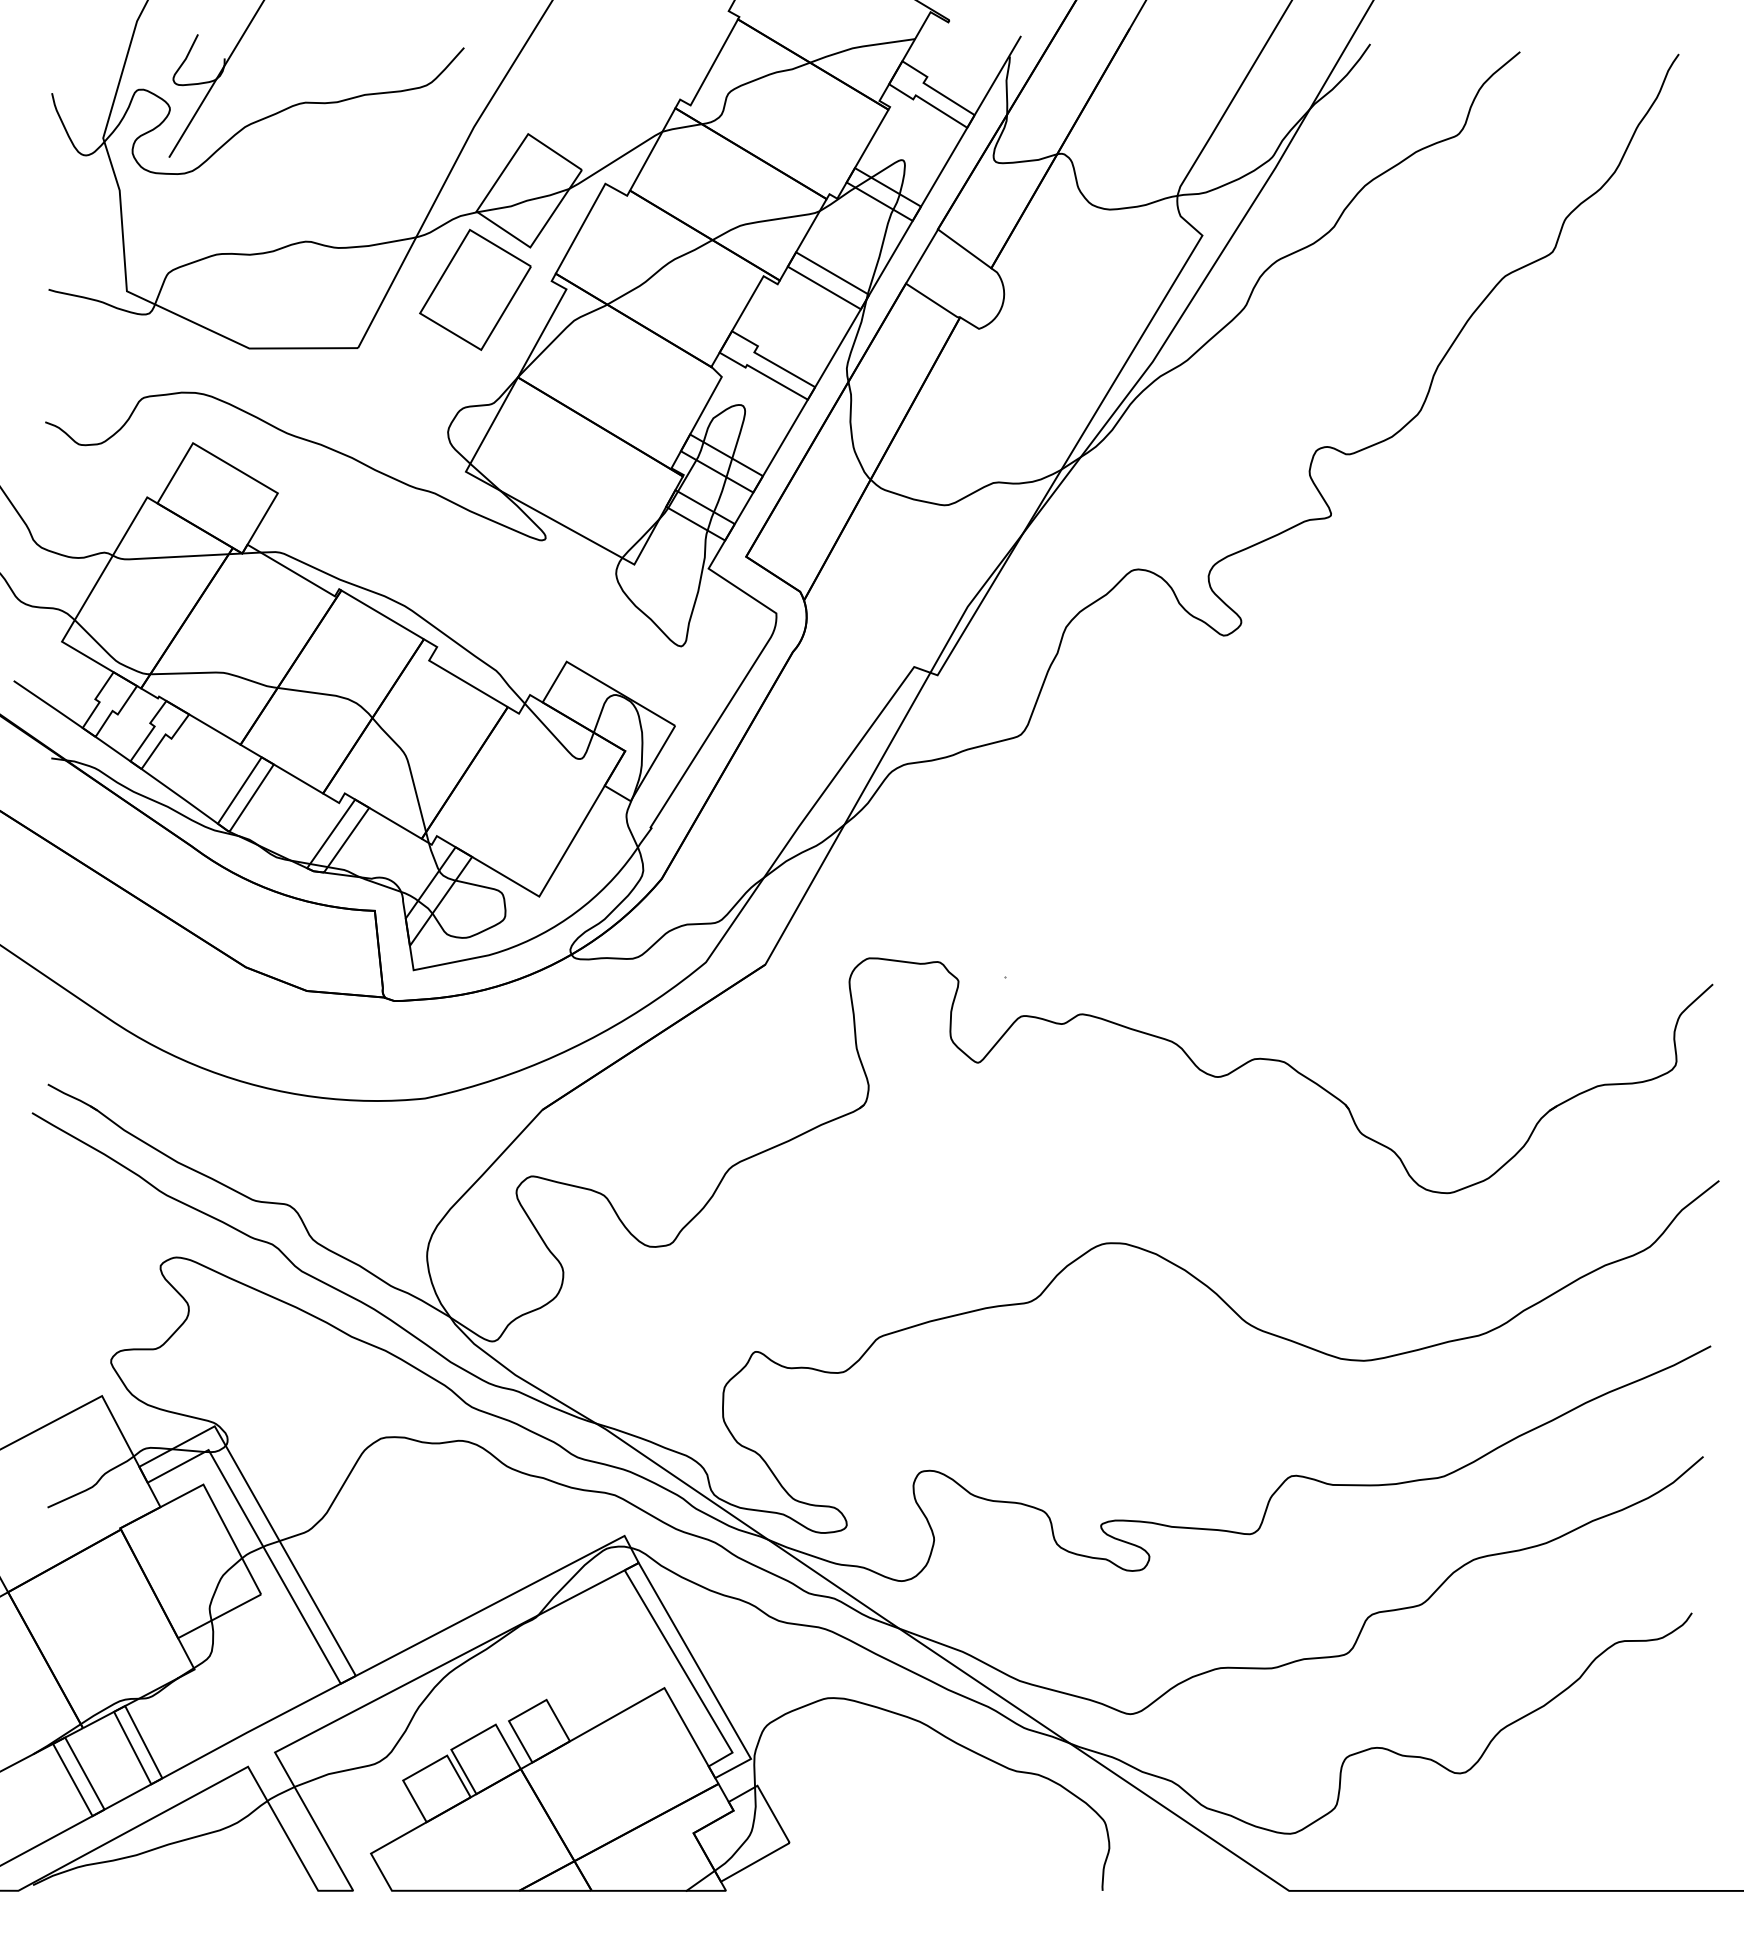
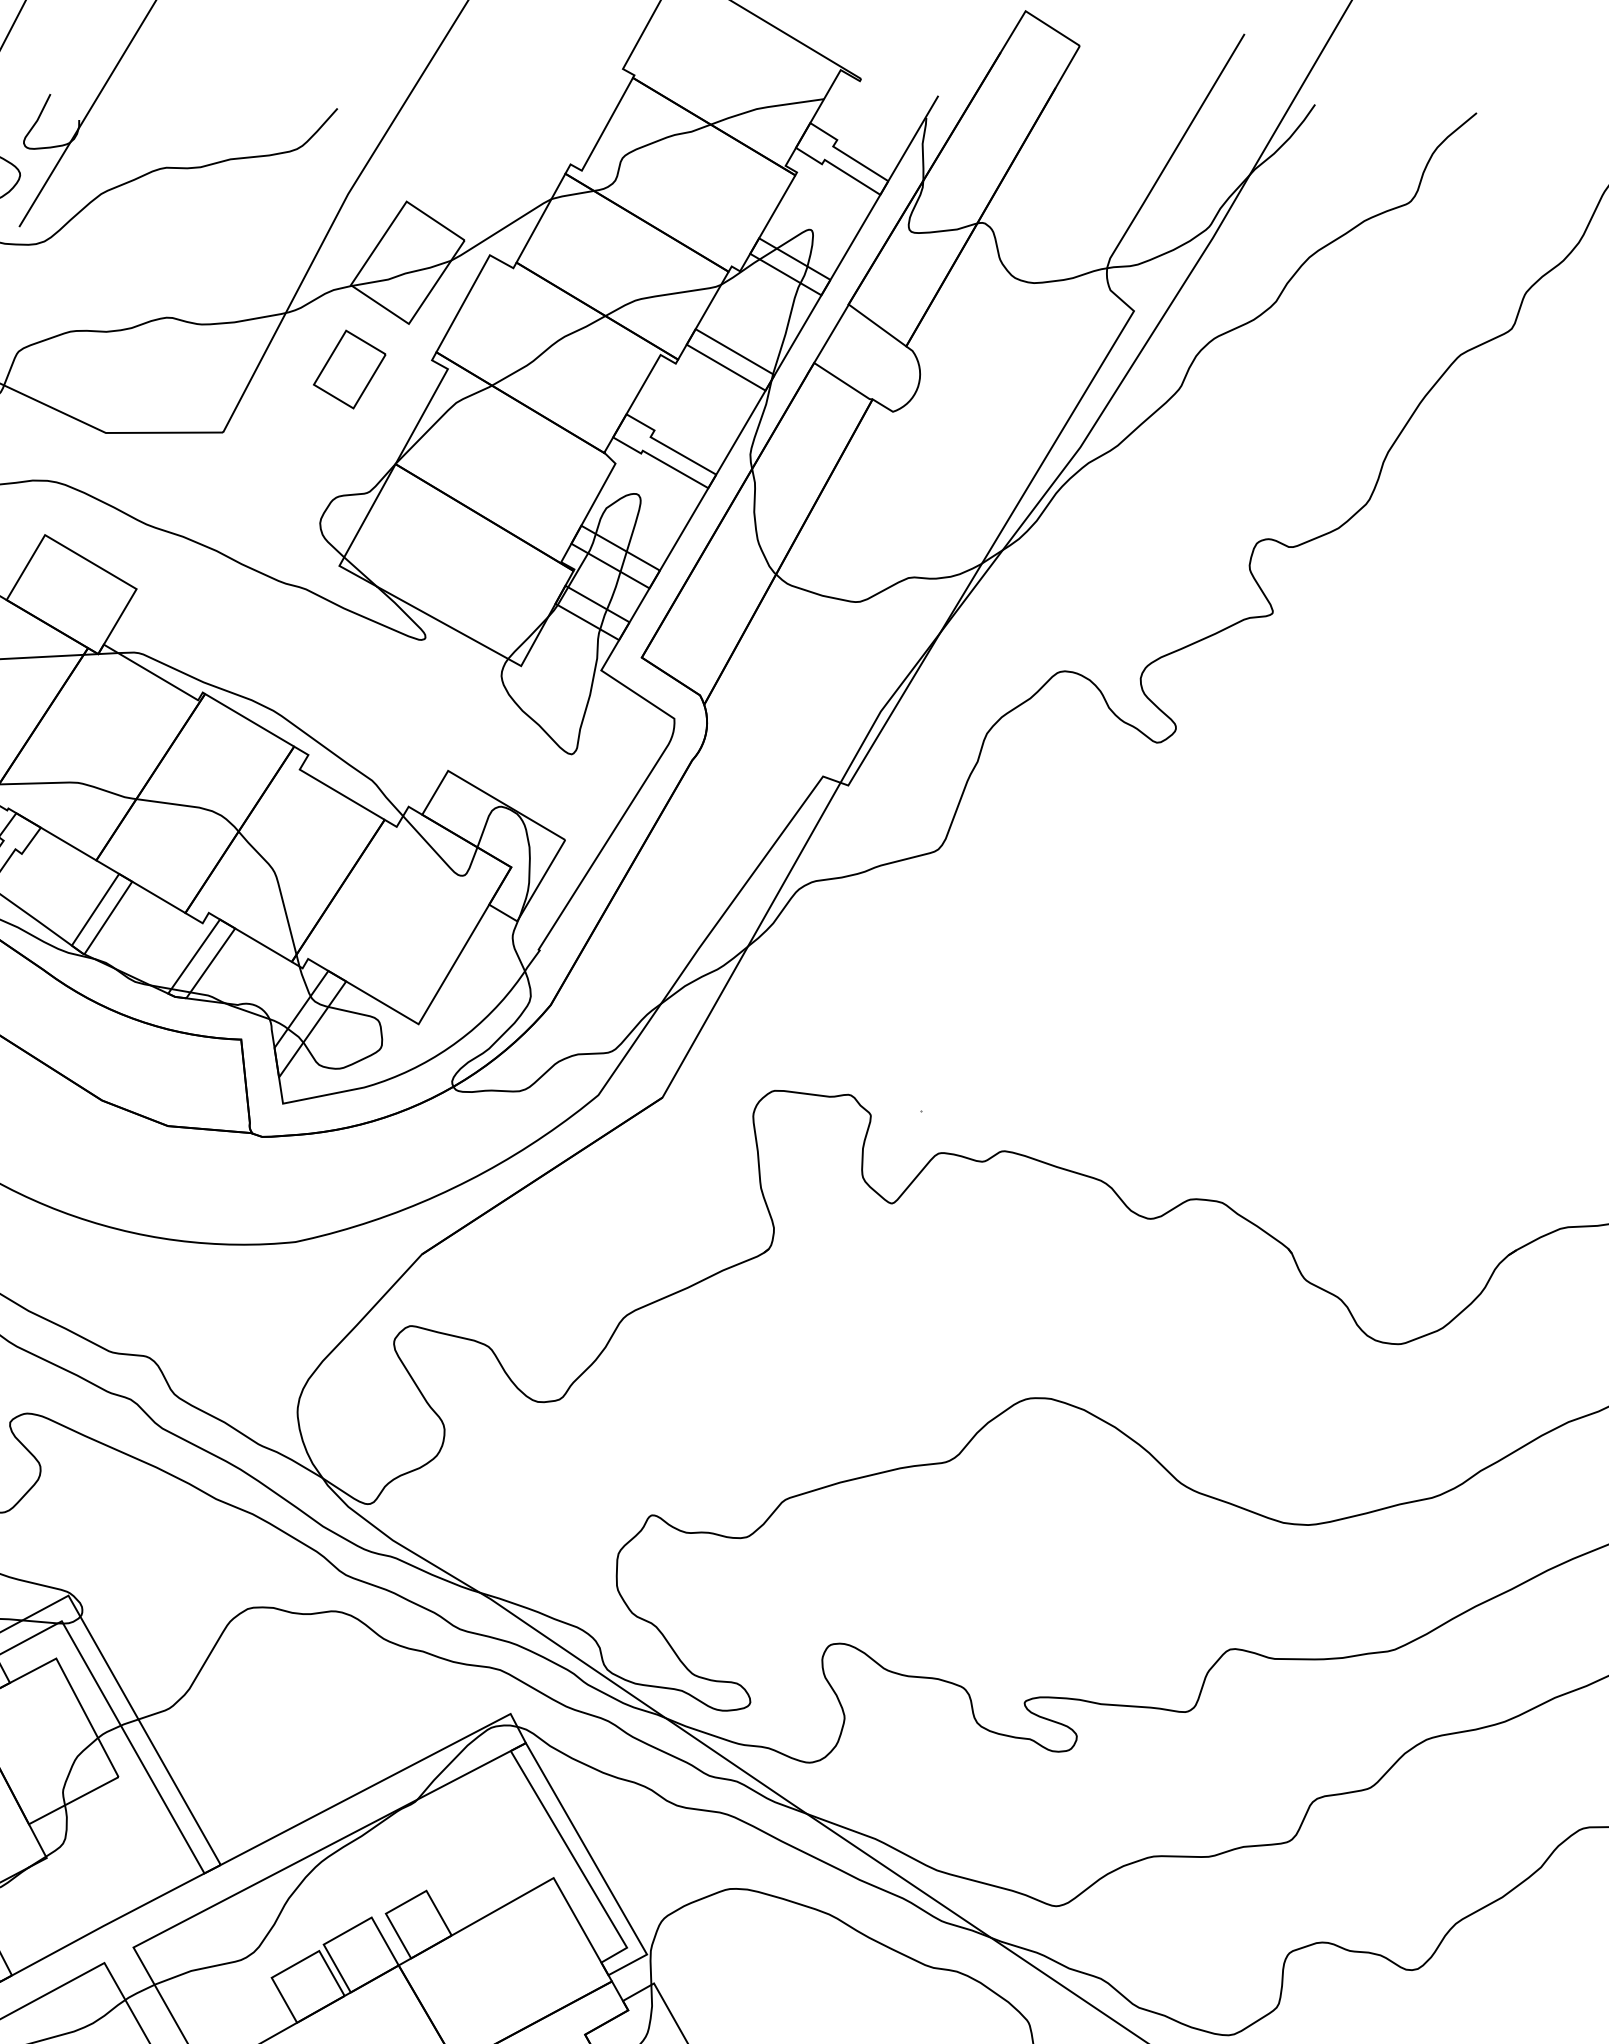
part: (475, 289) -> (349, 369), size x0.6

